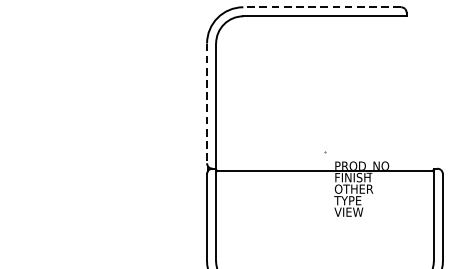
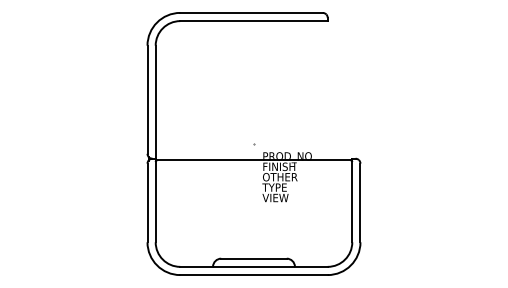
line: (322, 6) -> (251, 12), dashed -> solid
line: (207, 104) -> (147, 100), dashed -> solid

